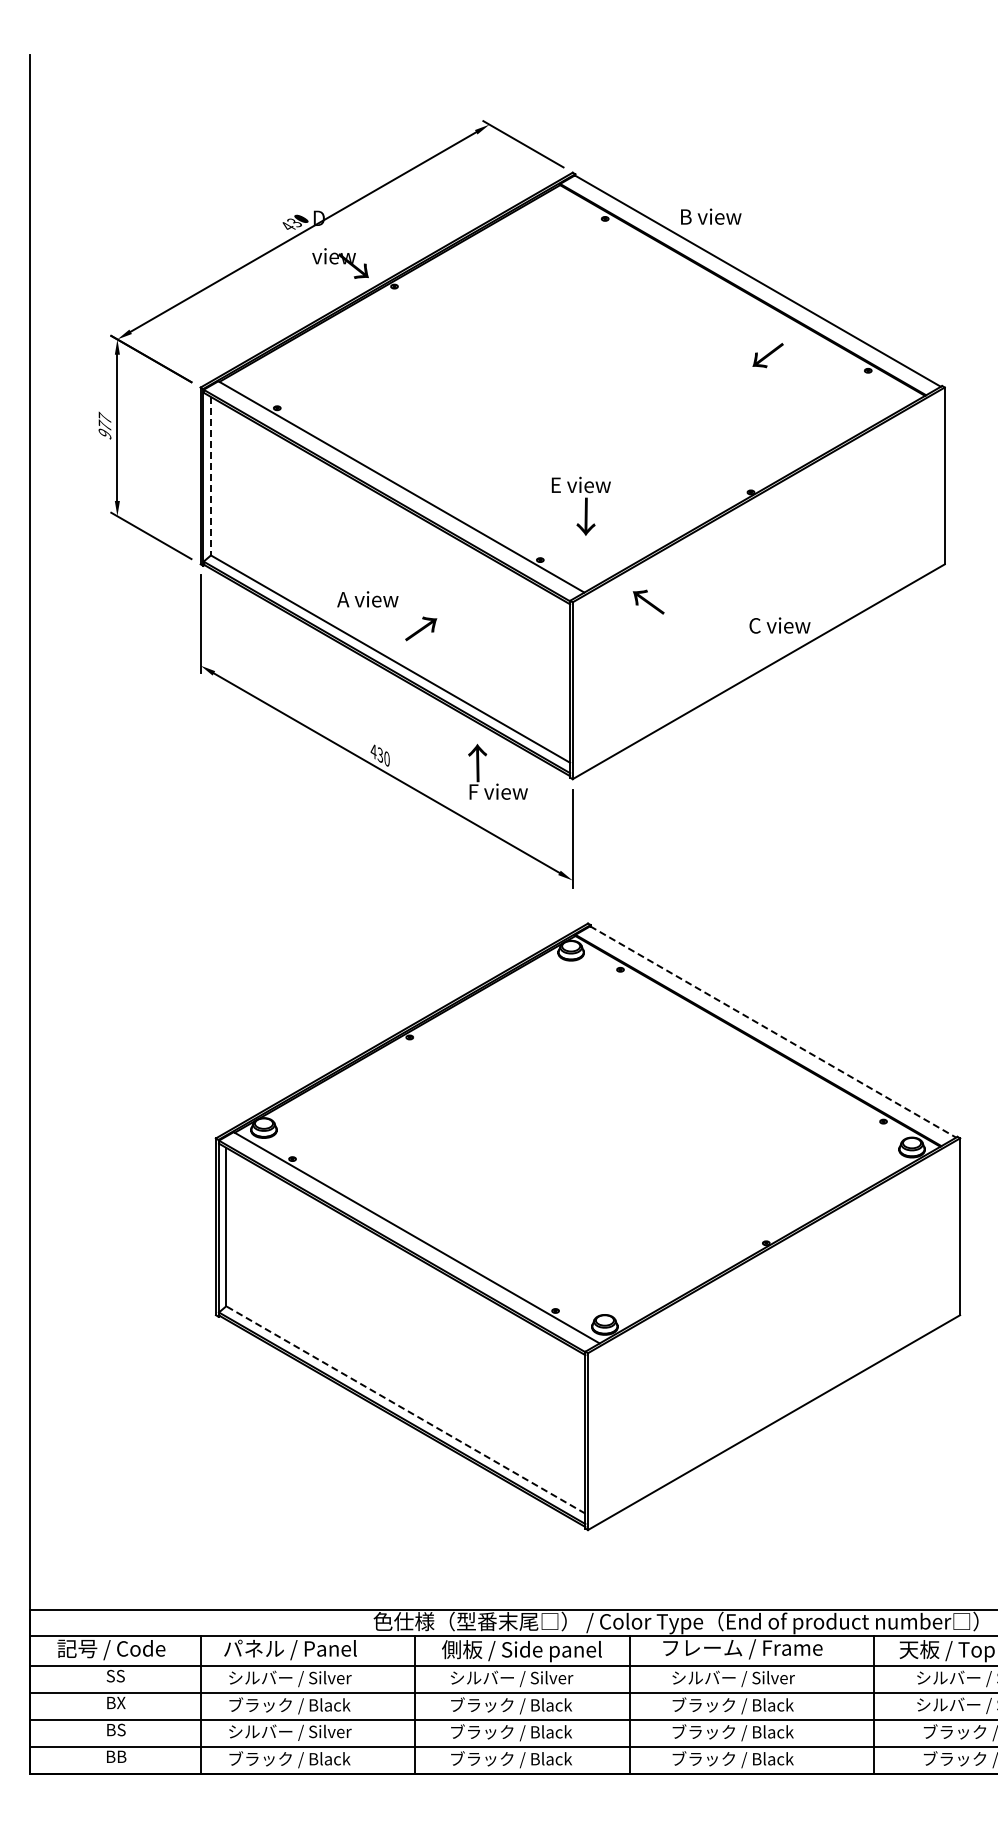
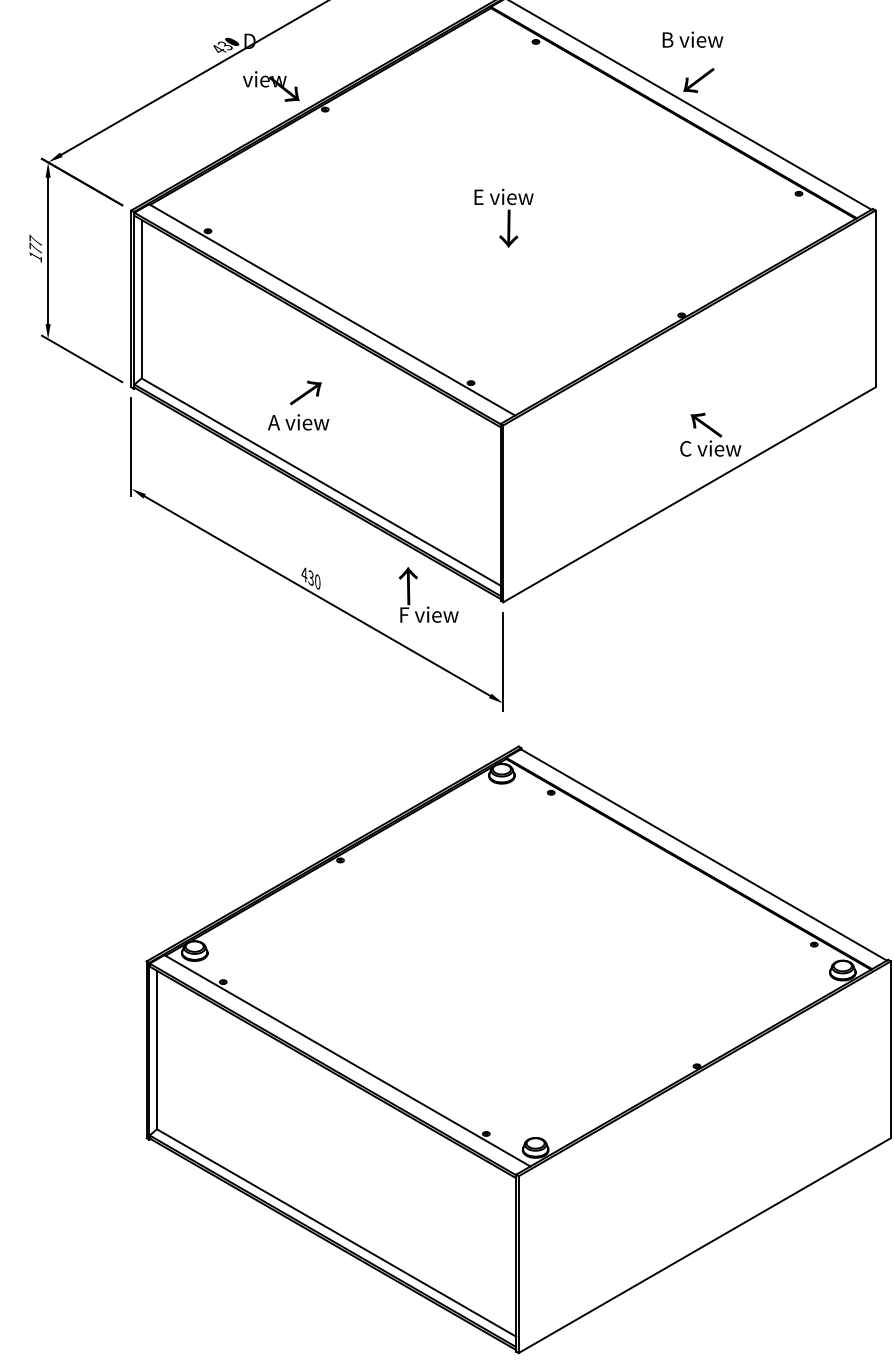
text: (711, 216) -> (693, 39), moved
text: (767, 355) -> (698, 80), moved
text: (104, 433) -> (35, 256), 977 -> 177
line: (211, 476) -> (142, 299), dashed -> solid
text: (580, 505) -> (503, 217), moved
text: (648, 601) -> (706, 424), moved
text: (421, 628) -> (306, 392), moved
line: (773, 1032) -> (704, 855), dashed -> solid
line: (405, 1409) -> (336, 1232), dashed -> solid

